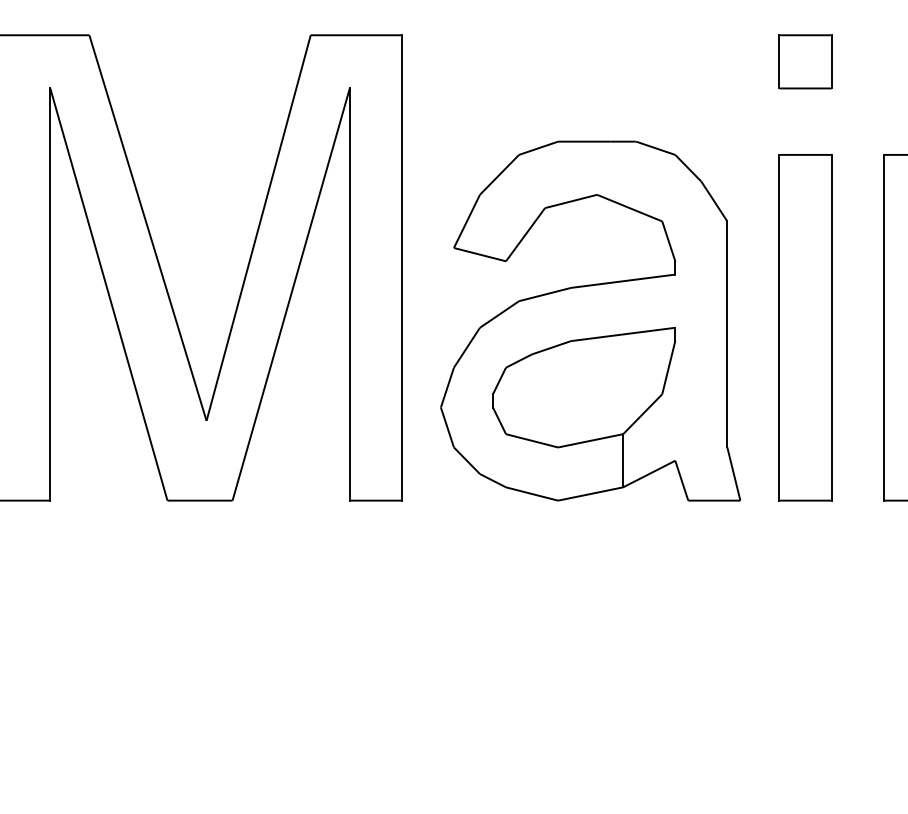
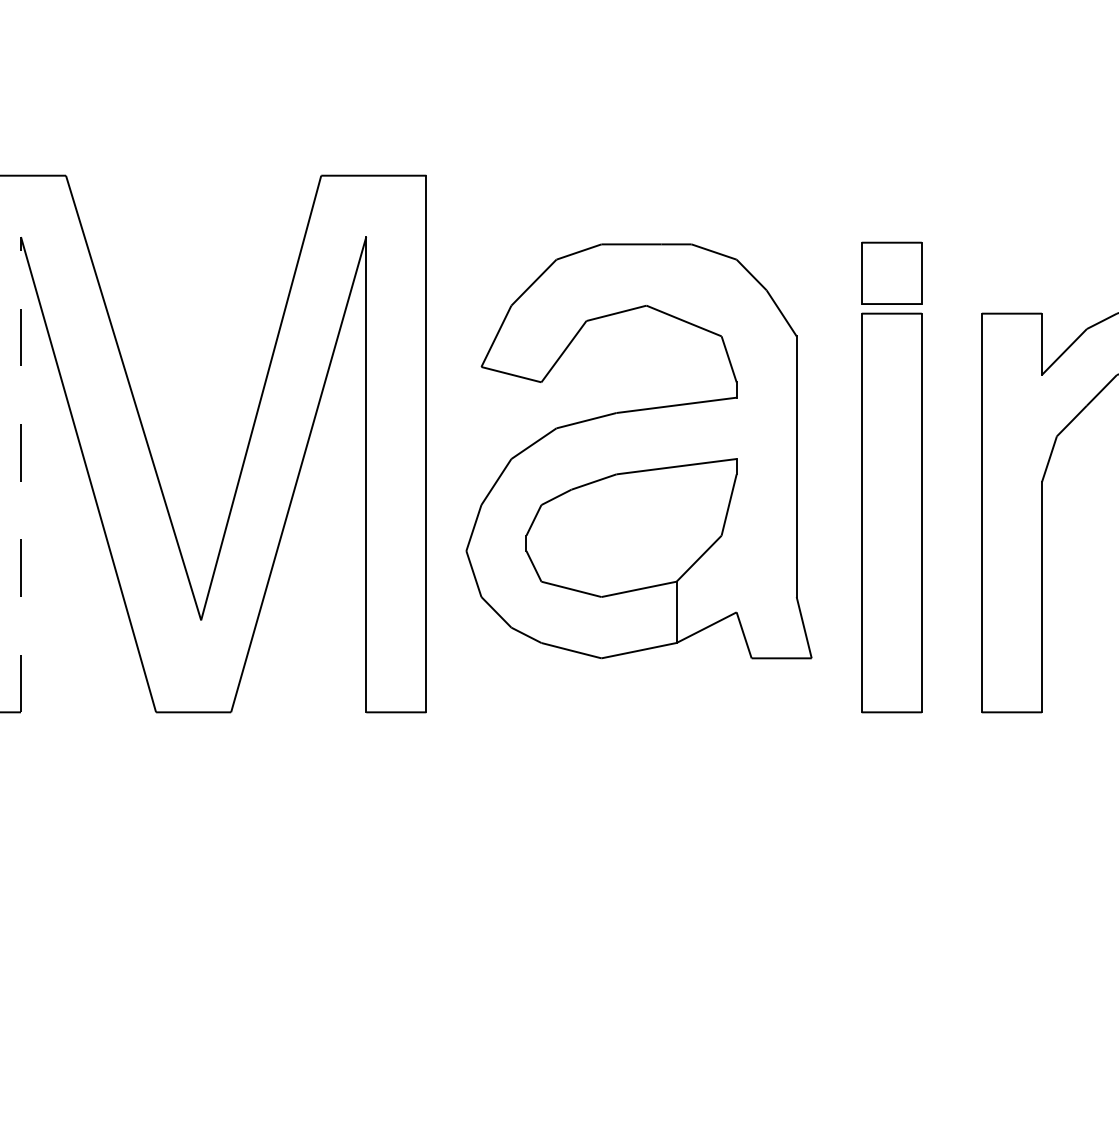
part: (805, 61) -> (891, 272), moved
line: (50, 294) -> (21, 474), solid -> dashed
part: (590, 321) -> (638, 451), moved

